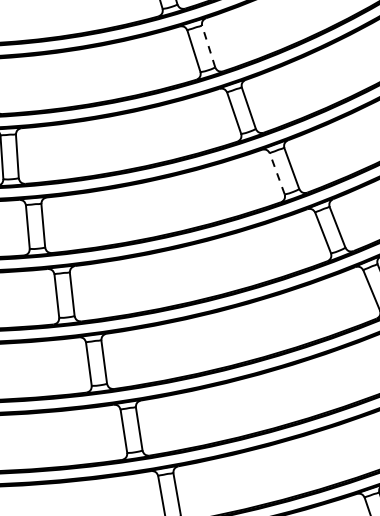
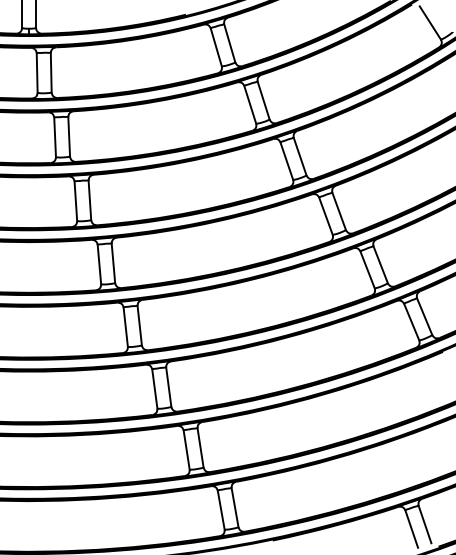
line: (208, 46) -> (263, 100), dashed -> solid
line: (276, 174) -> (325, 216), dashed -> solid

